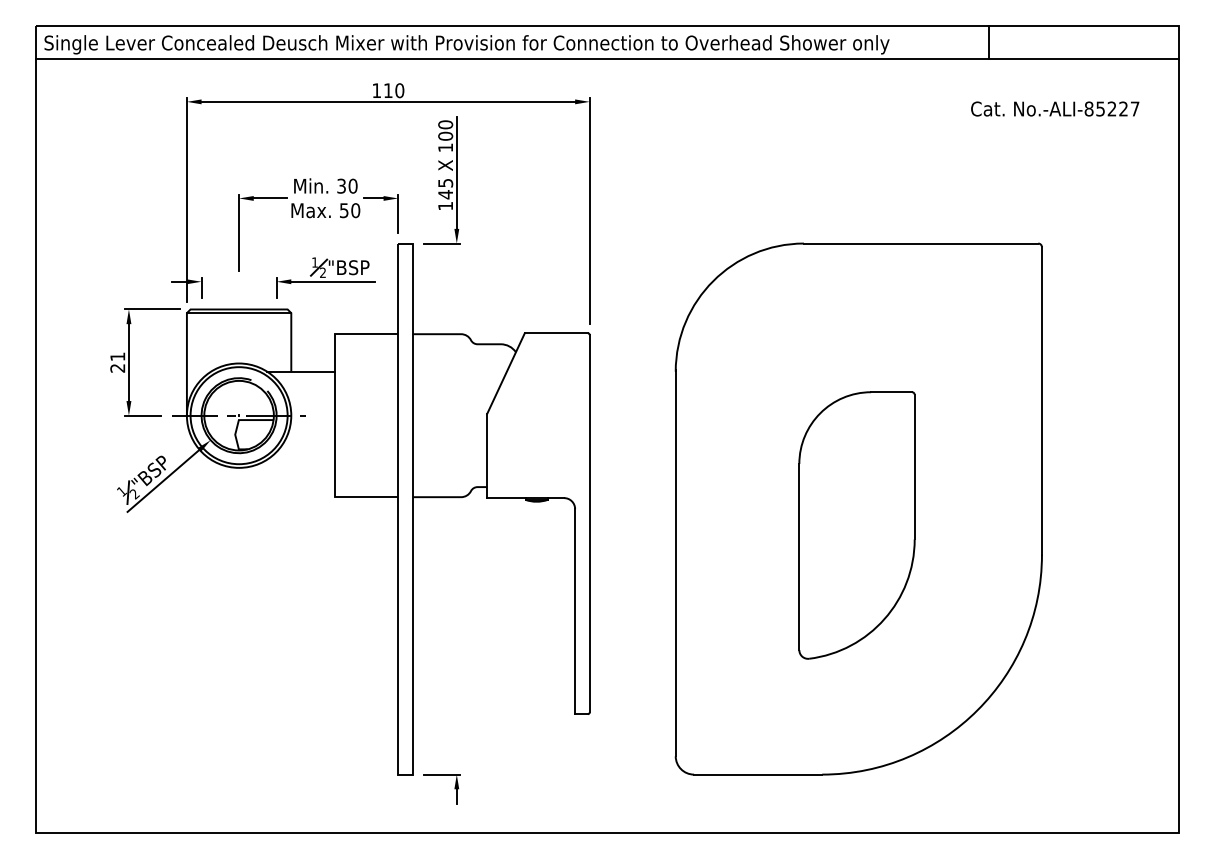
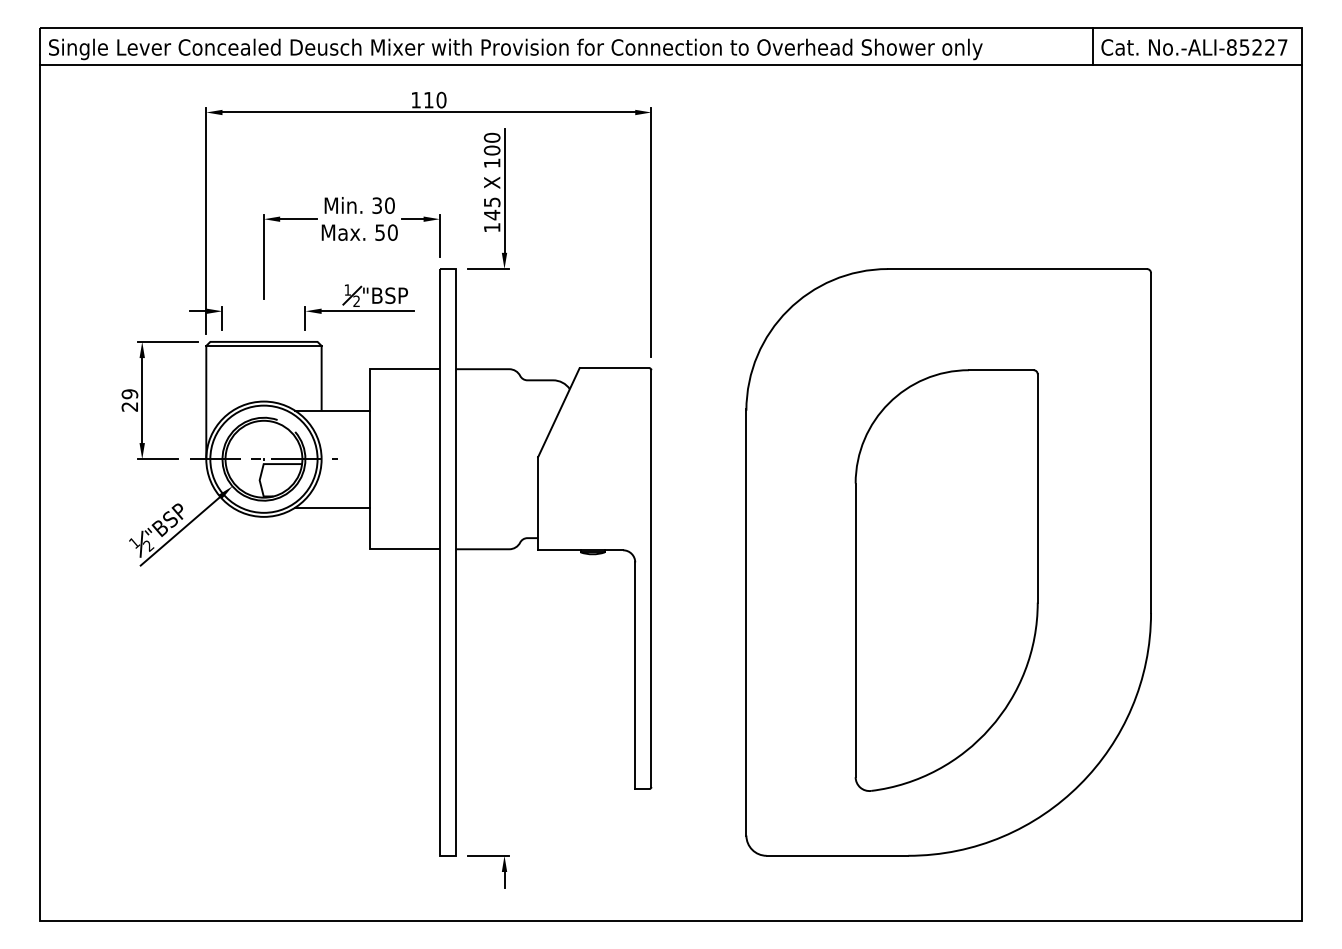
text: (1055, 108) -> (1194, 46), moved
text: (117, 356) -> (129, 393), 21 -> 29
line: (301, 459) -> (332, 507), added
part: (856, 525) -> (946, 580), size x1.43

